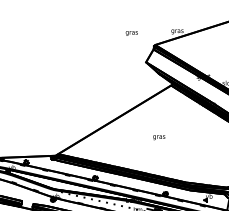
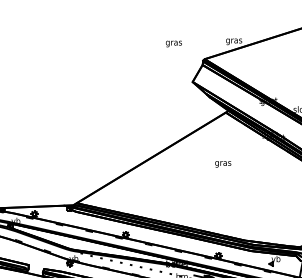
text: (159, 137) -> (223, 164), moved

